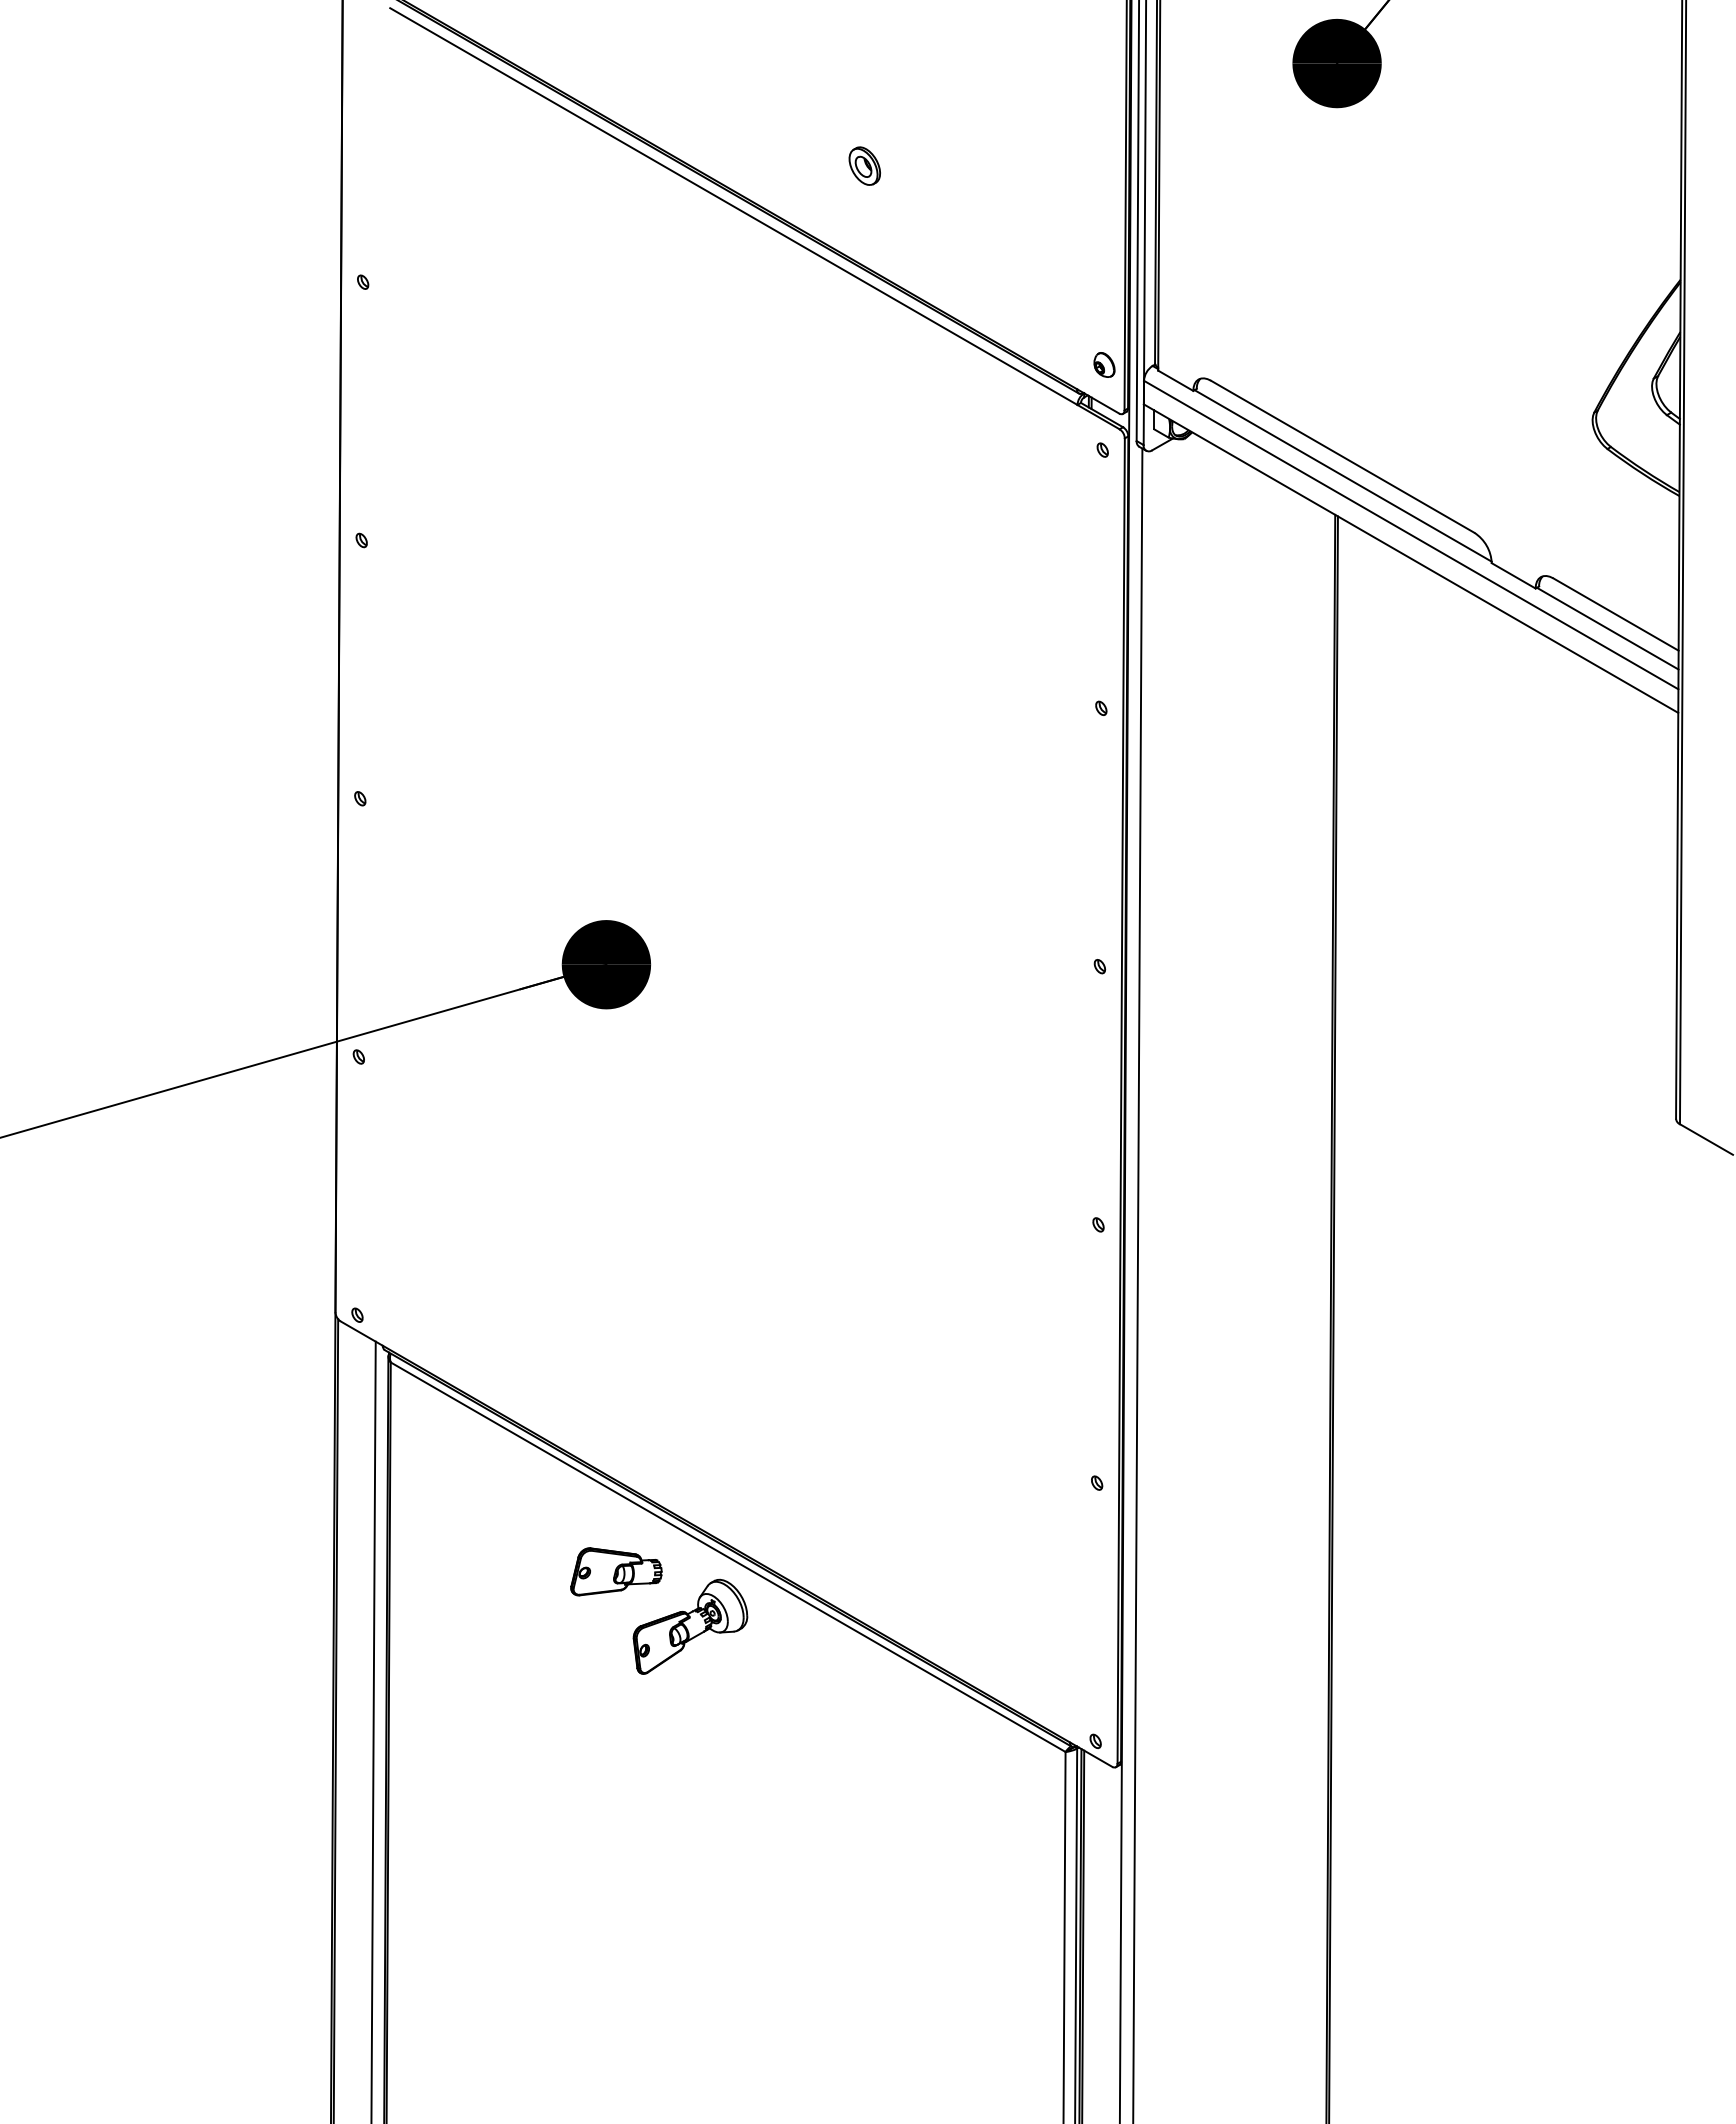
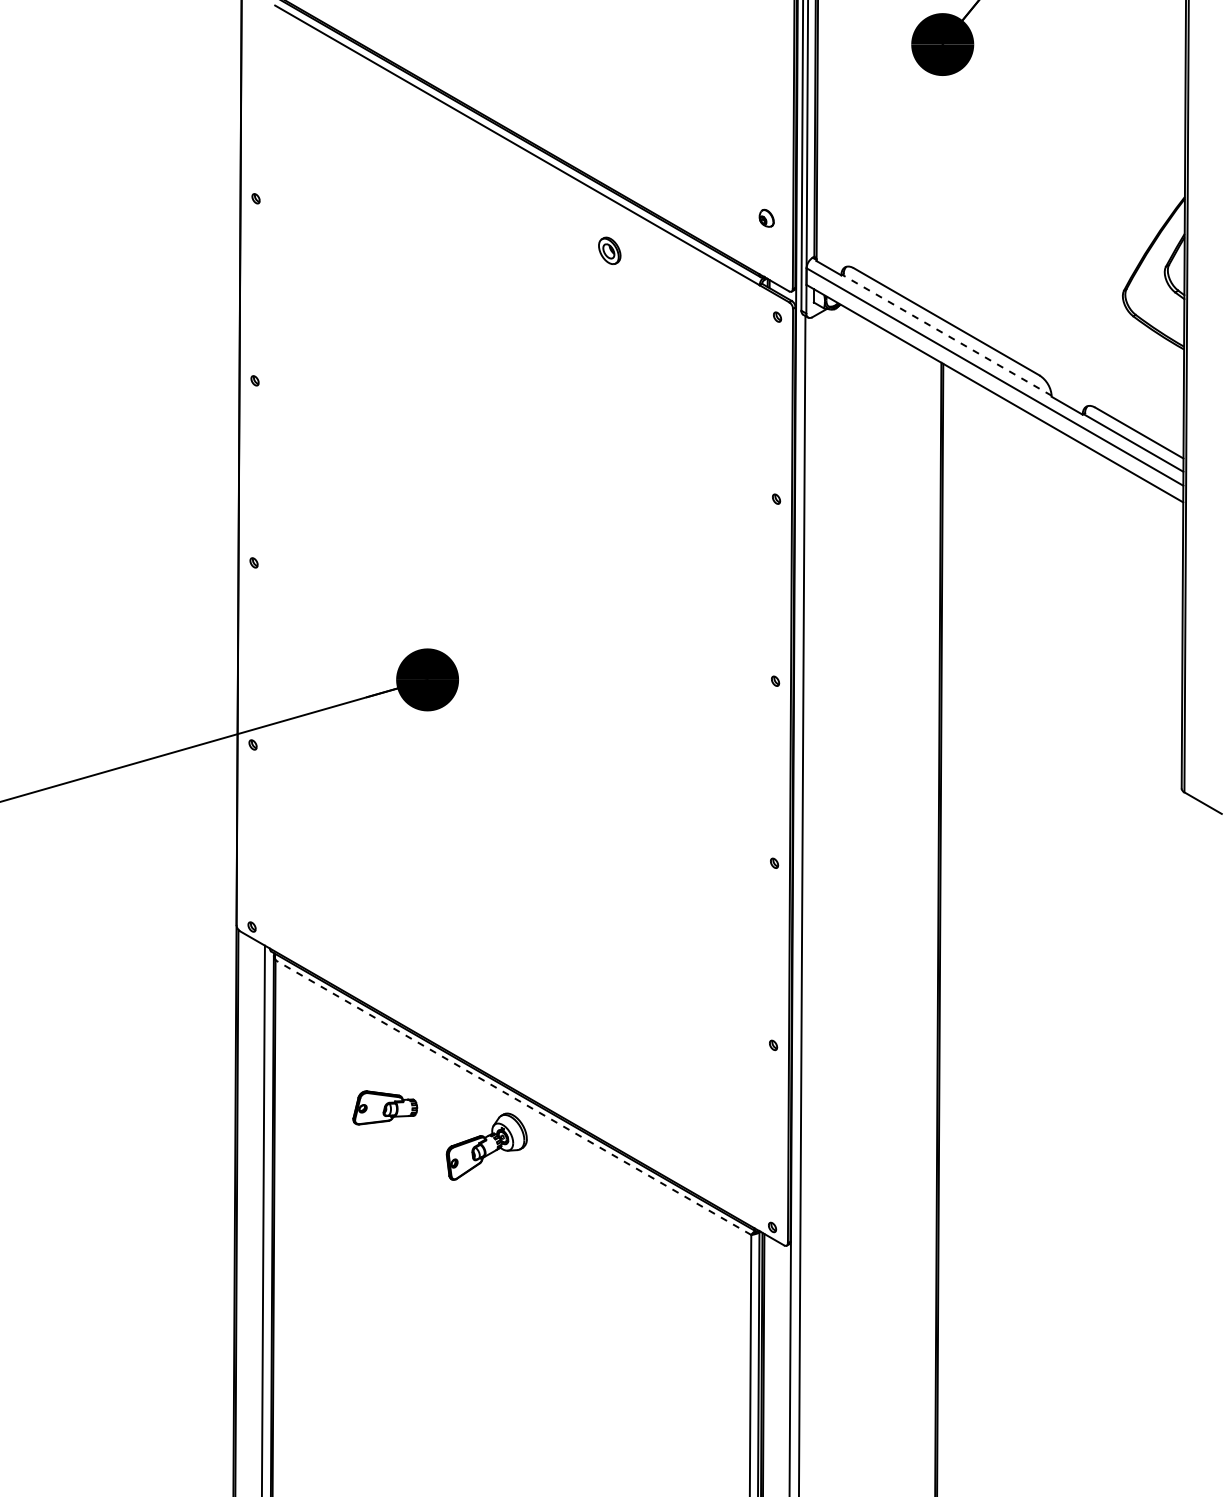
part: (864, 165) -> (609, 250), moved
part: (1104, 364) -> (766, 217), moved
line: (1343, 475) -> (947, 335), solid -> dashed
line: (728, 1557) -> (513, 1097), solid -> dashed
part: (616, 1571) -> (385, 1107), moved

